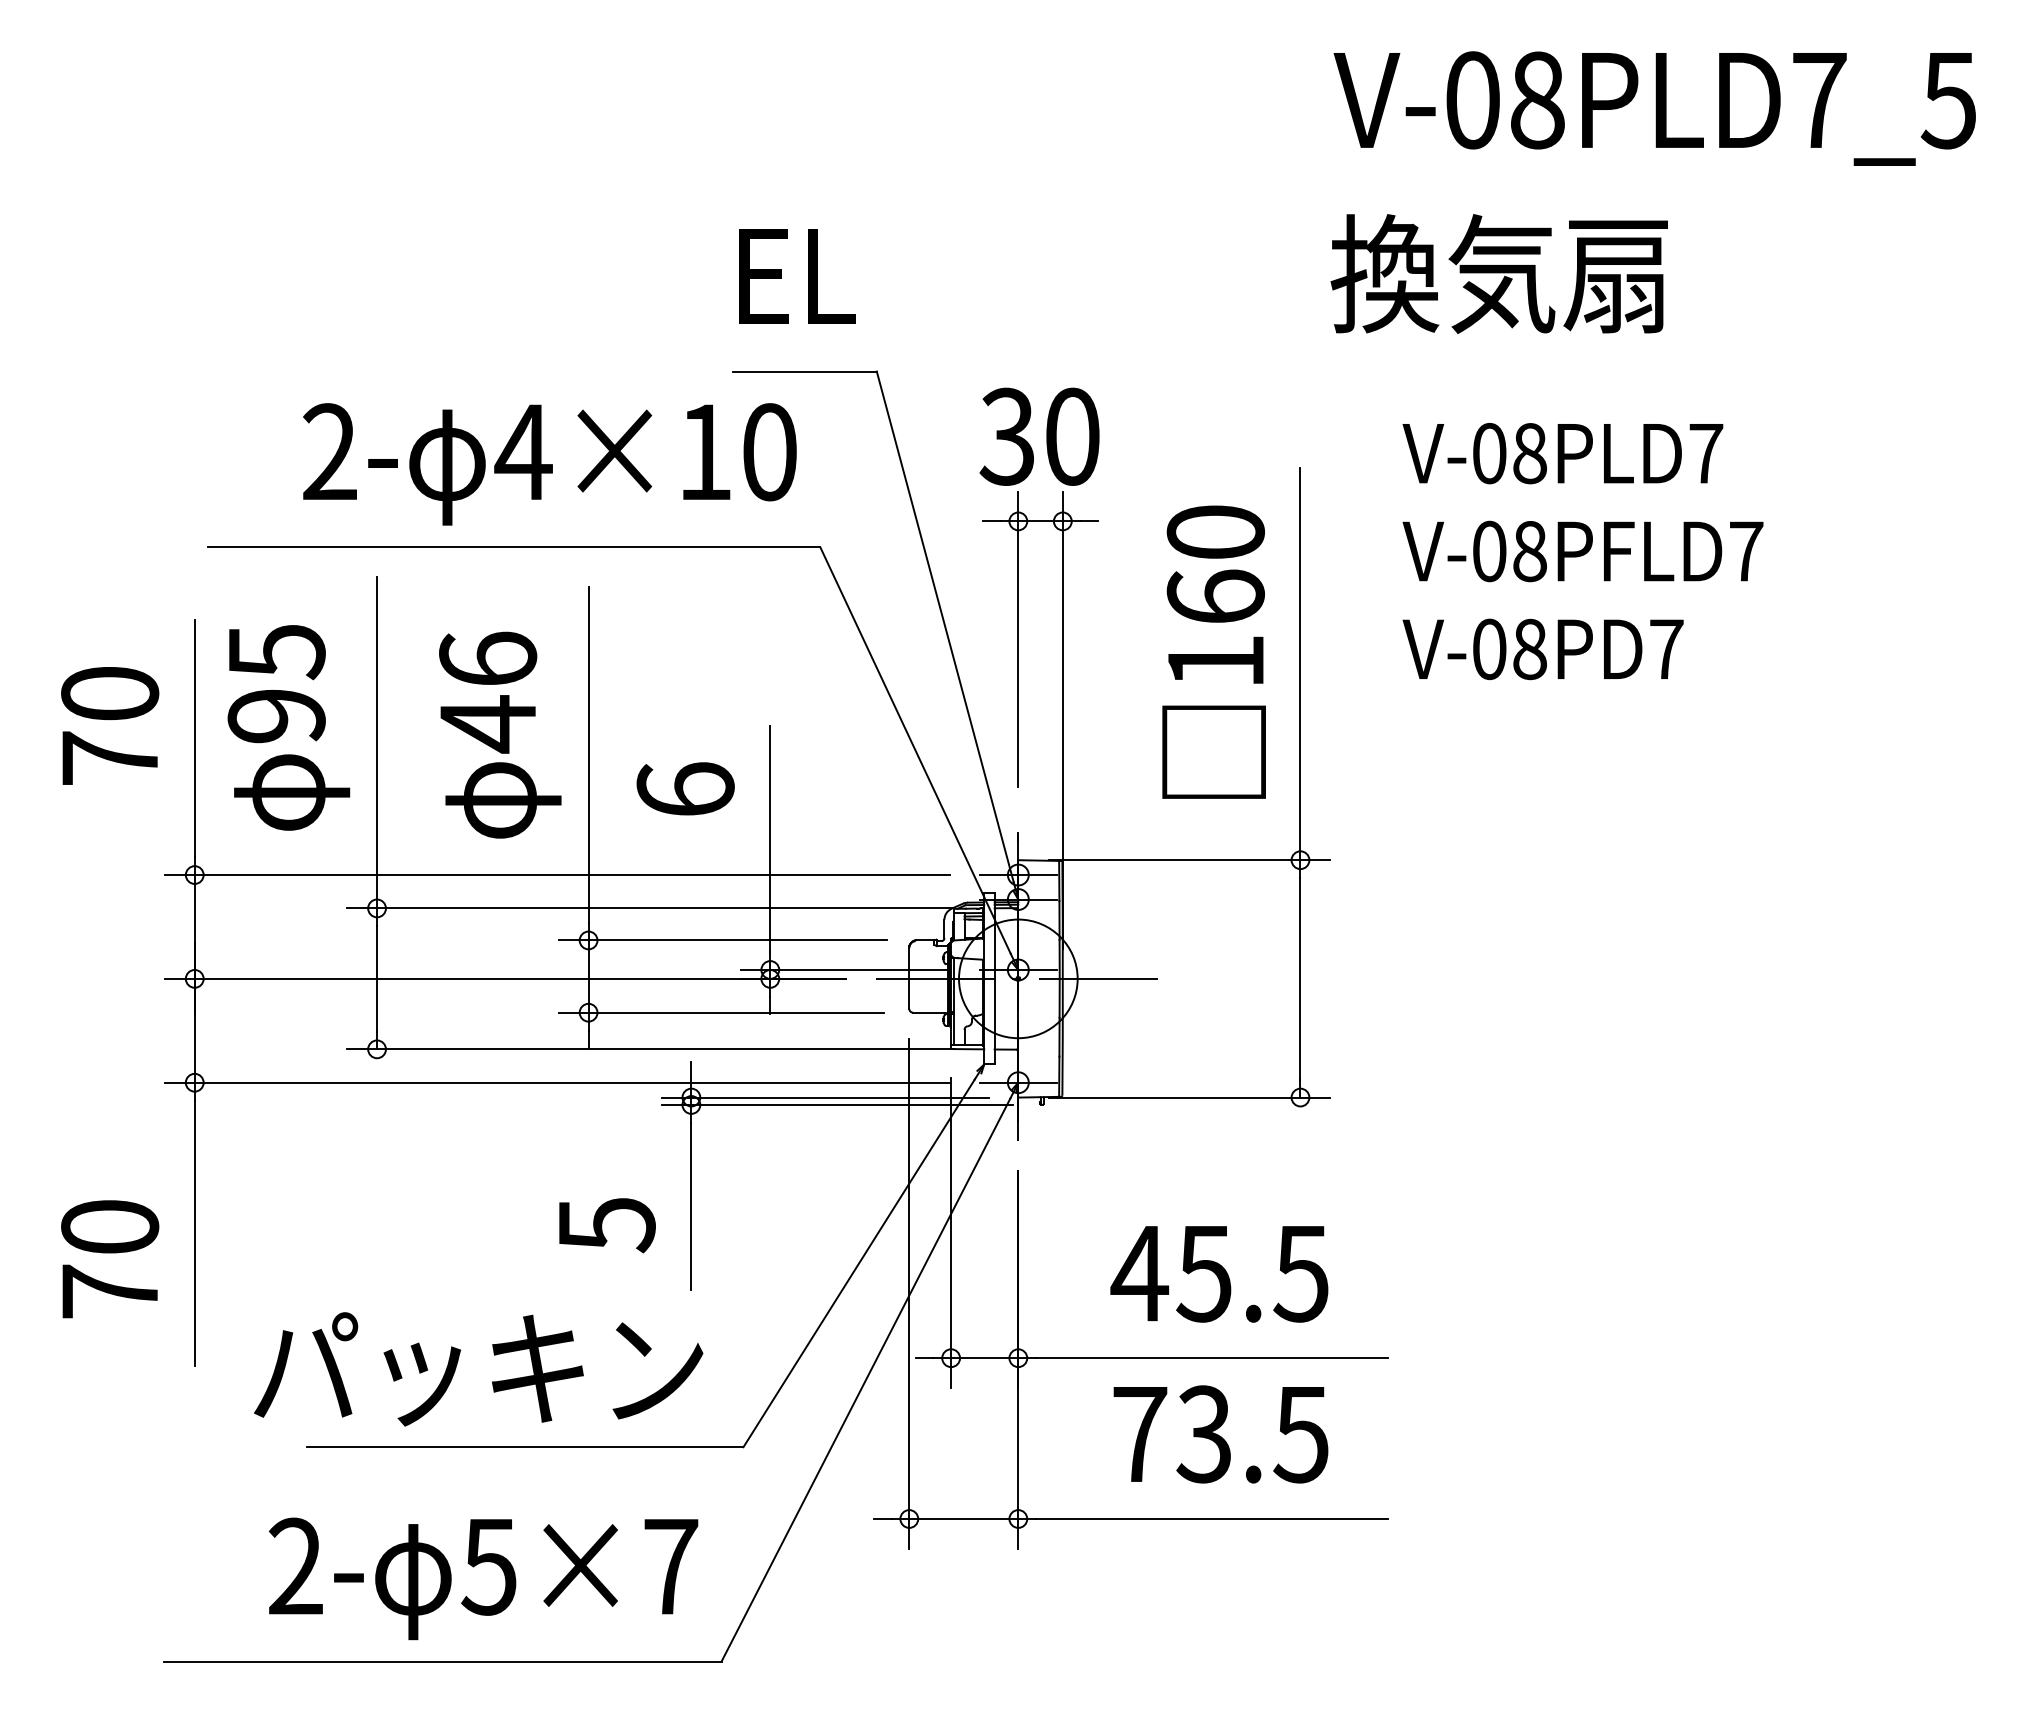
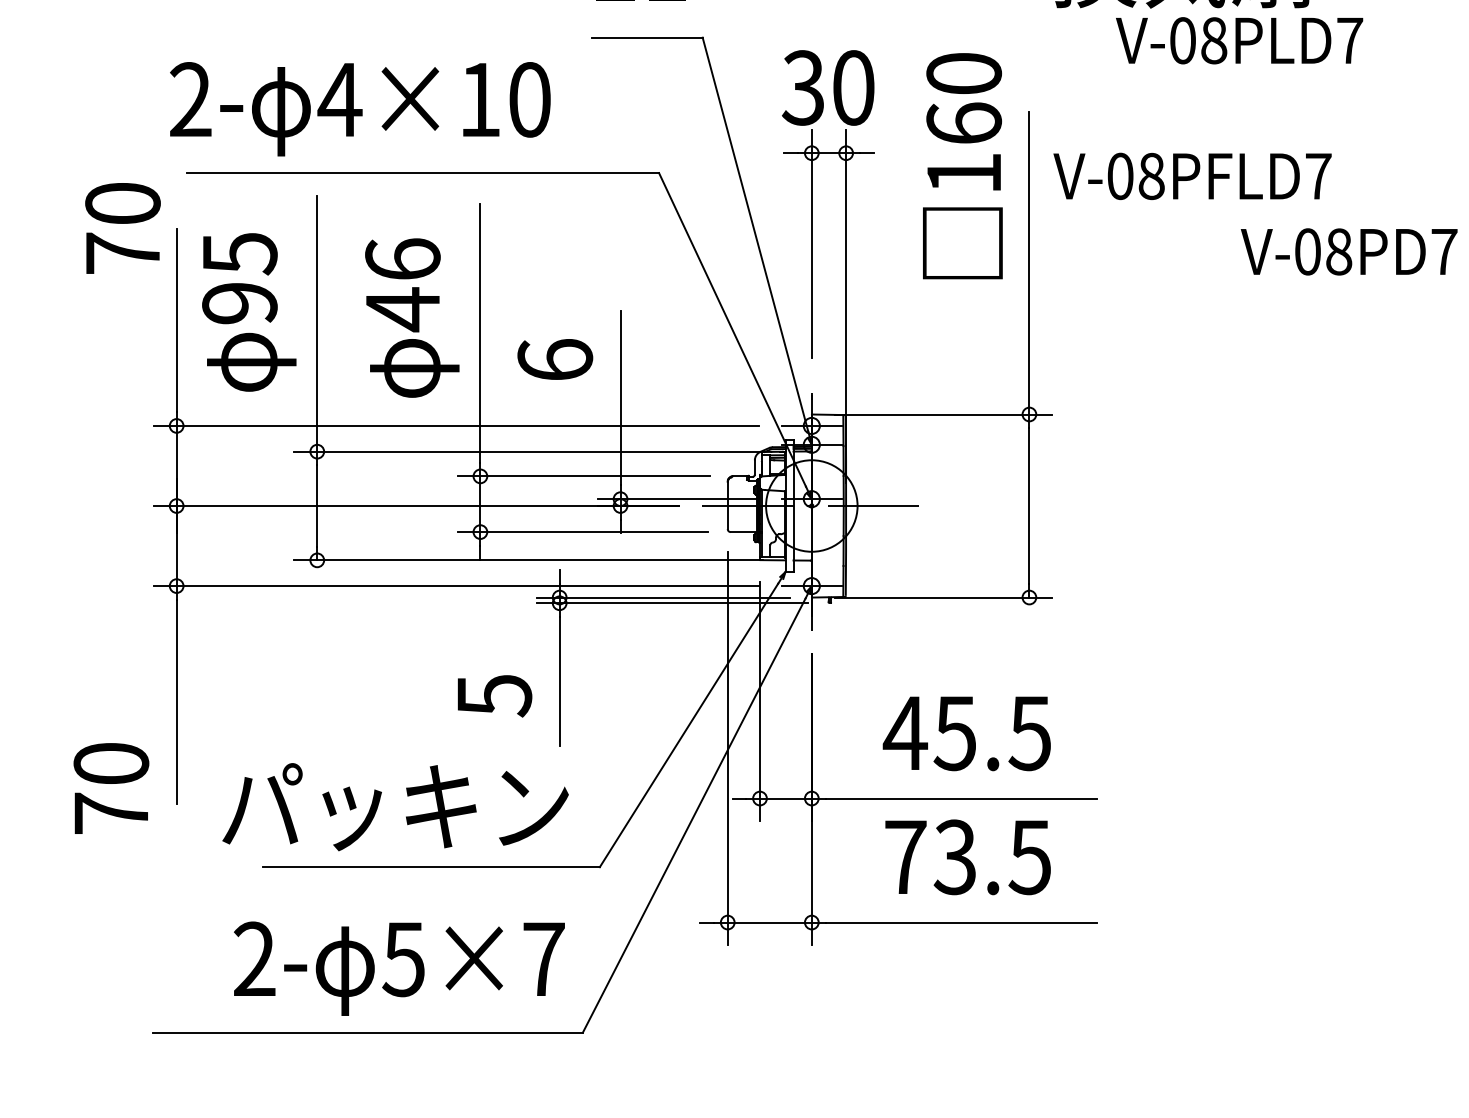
text: (1562, 453) -> (1239, 40), moved
text: (549, 464) -> (360, 109), moved
text: (1582, 551) -> (1192, 176), moved
text: (1542, 649) -> (1348, 252), moved
text: (1213, 651) -> (962, 165), moved
text: (110, 725) -> (123, 228), moved
text: (110, 1259) -> (111, 788), moved

